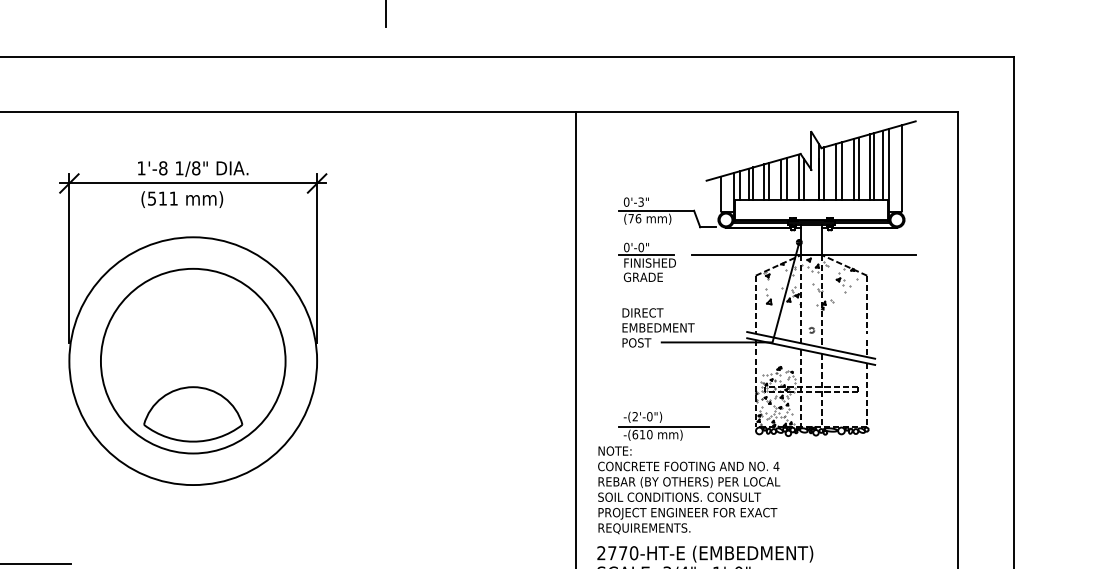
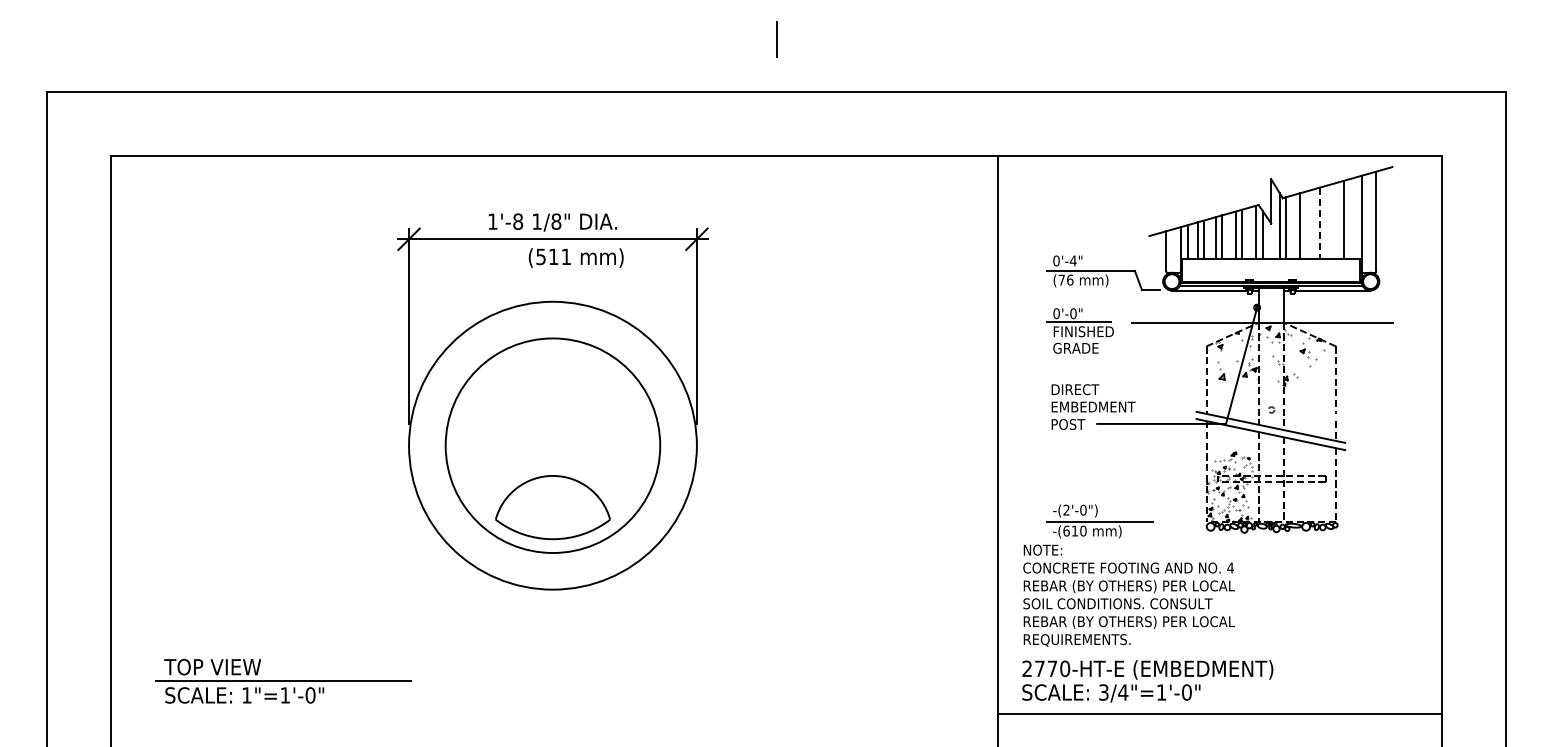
line: (883, 164) -> (1354, 217), removed
line: (869, 167) -> (1338, 220), removed
line: (859, 168) -> (1326, 221), removed
line: (853, 169) -> (1320, 223), solid -> dashed
line: (841, 170) -> (1306, 224), removed
text: (181, 199) -> (575, 257), moved
text: (640, 201) -> (1072, 260), 0'-3" -> 0'-4"
text: (689, 513) -> (1129, 622), PROJECT ENGINEER FOR EXACT -> REBAR (BY OTHERS) PER LOCAL

